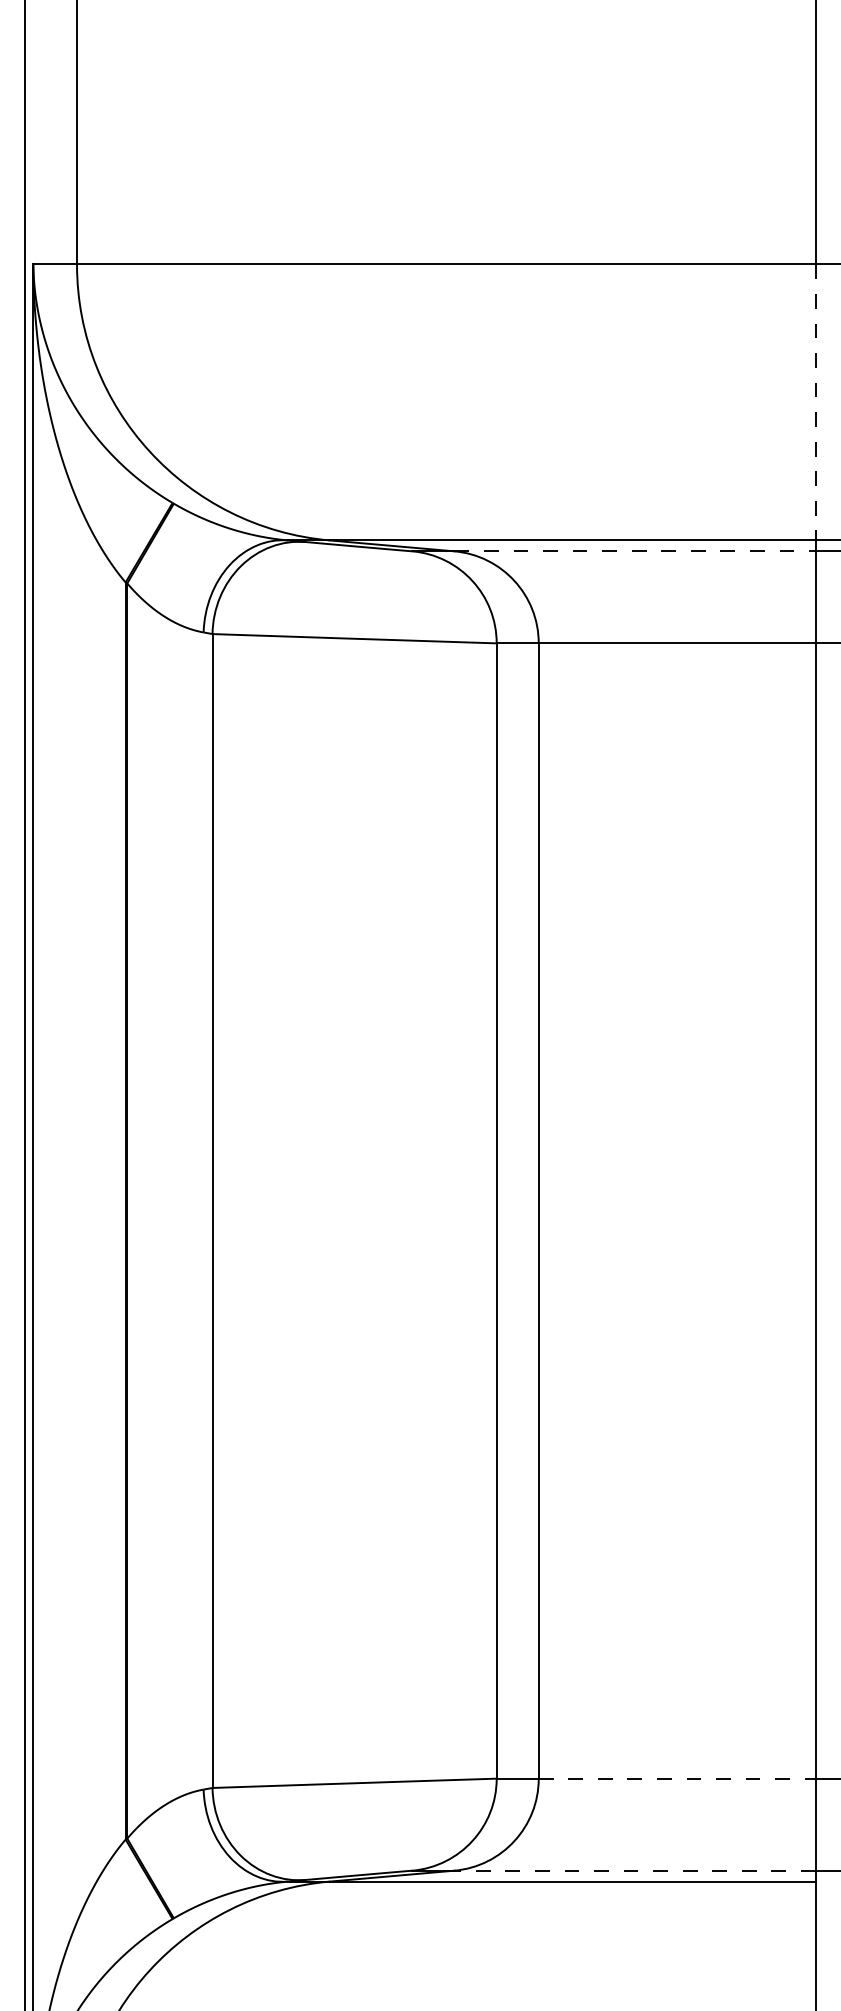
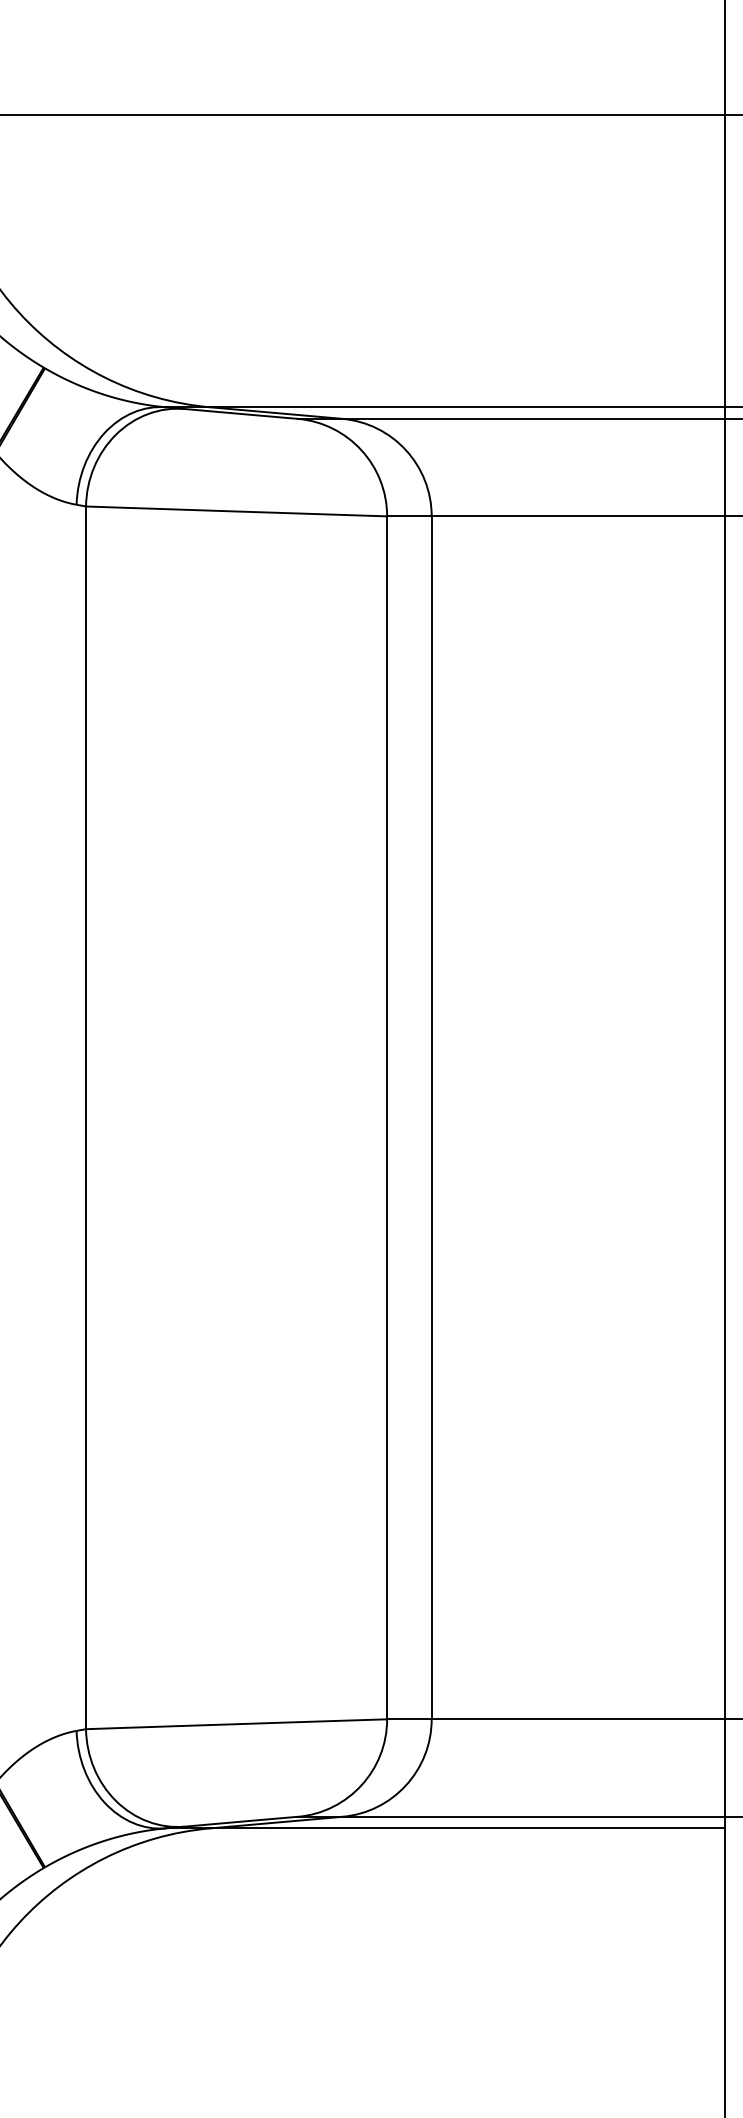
line: (815, 402) -> (724, 261), dashed -> solid
line: (635, 551) -> (534, 419), dashed -> solid
line: (677, 1778) -> (578, 1719), dashed -> solid
line: (635, 1870) -> (534, 1816), dashed -> solid

